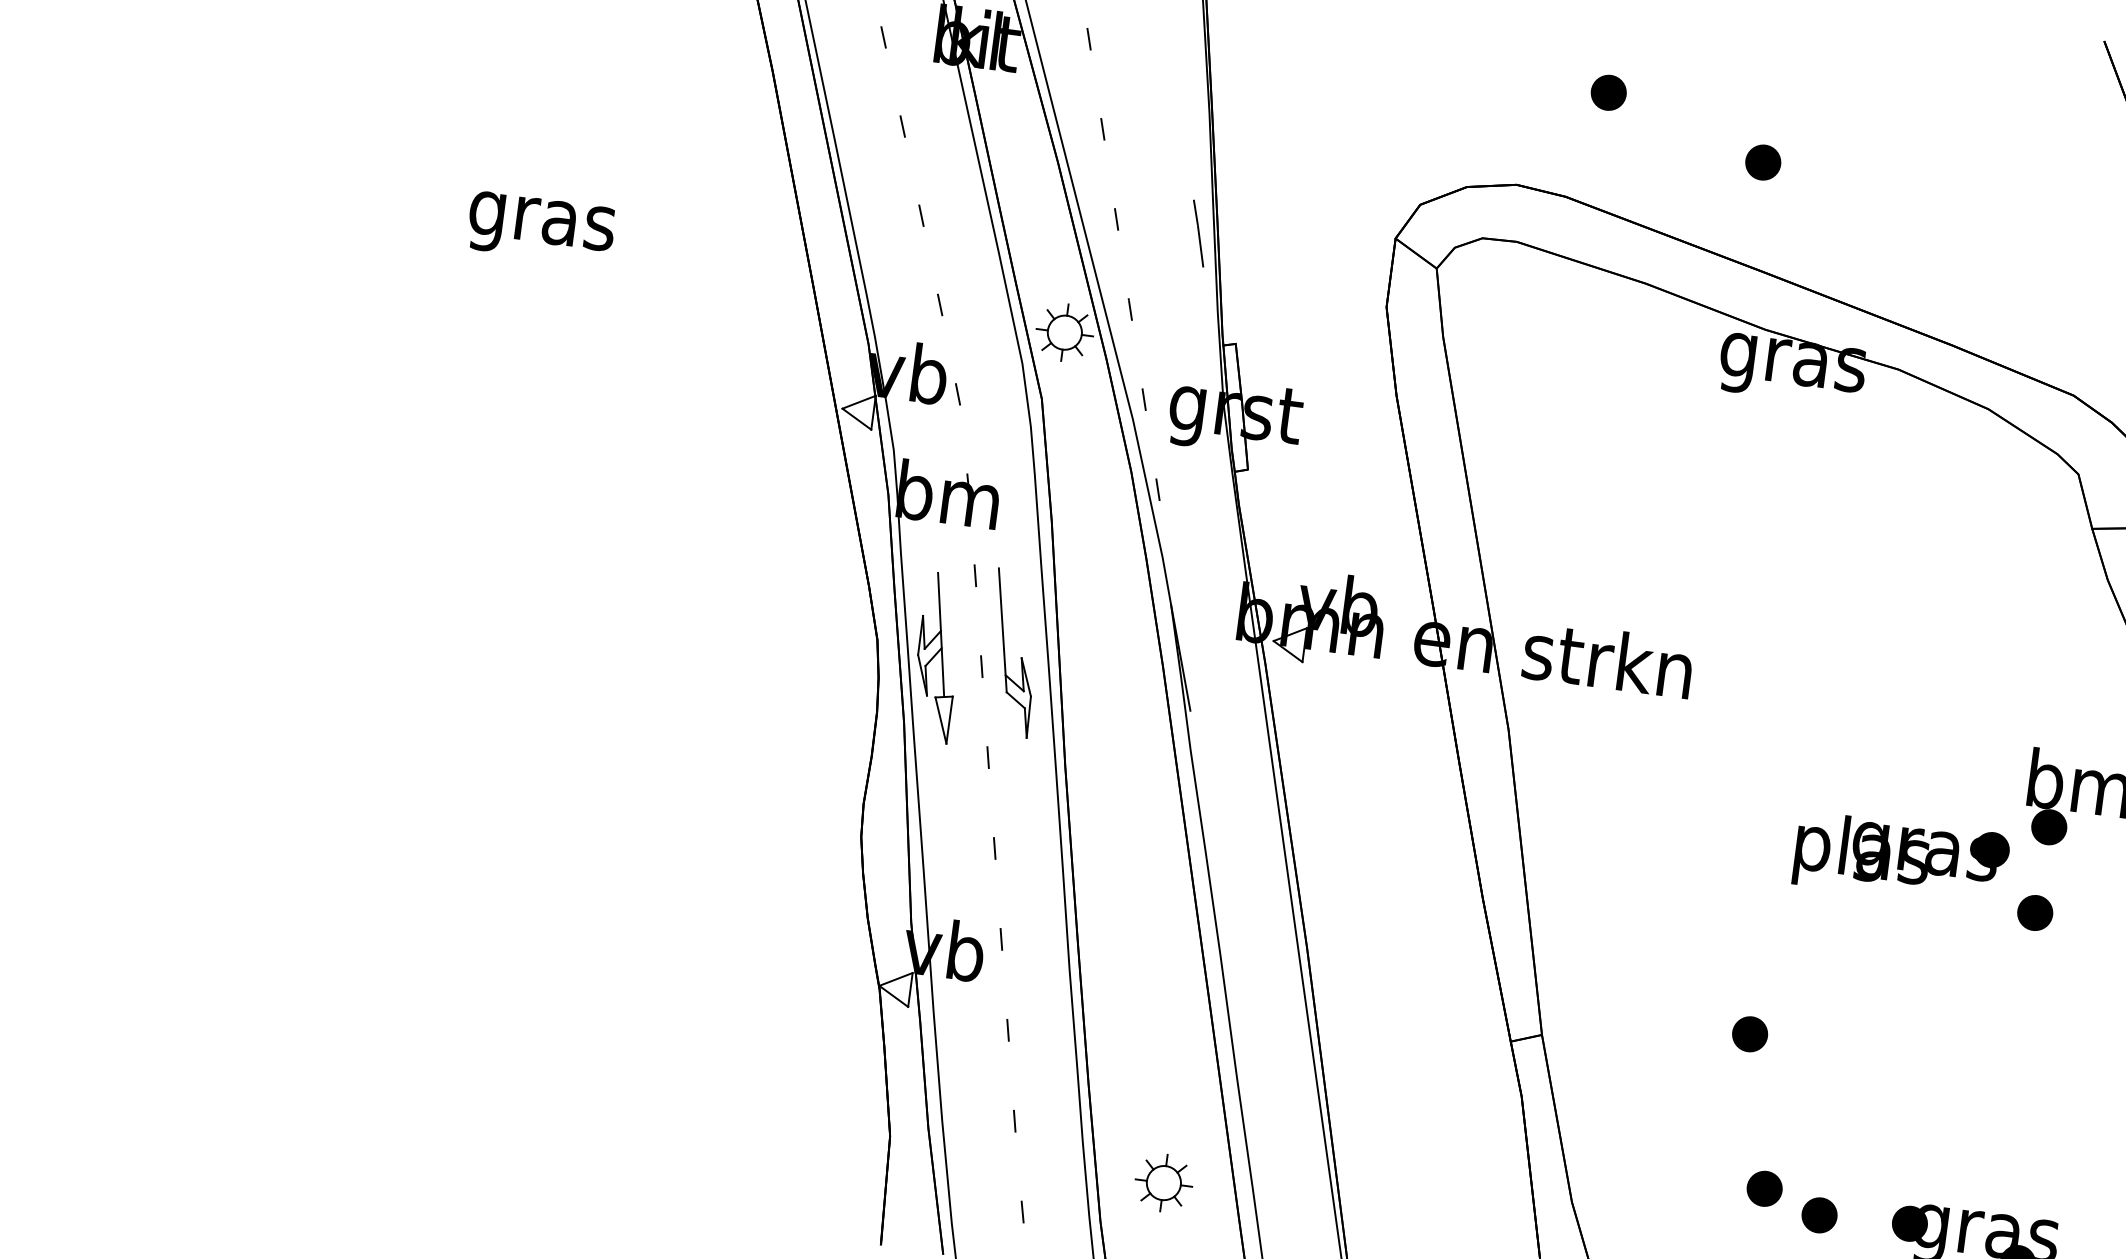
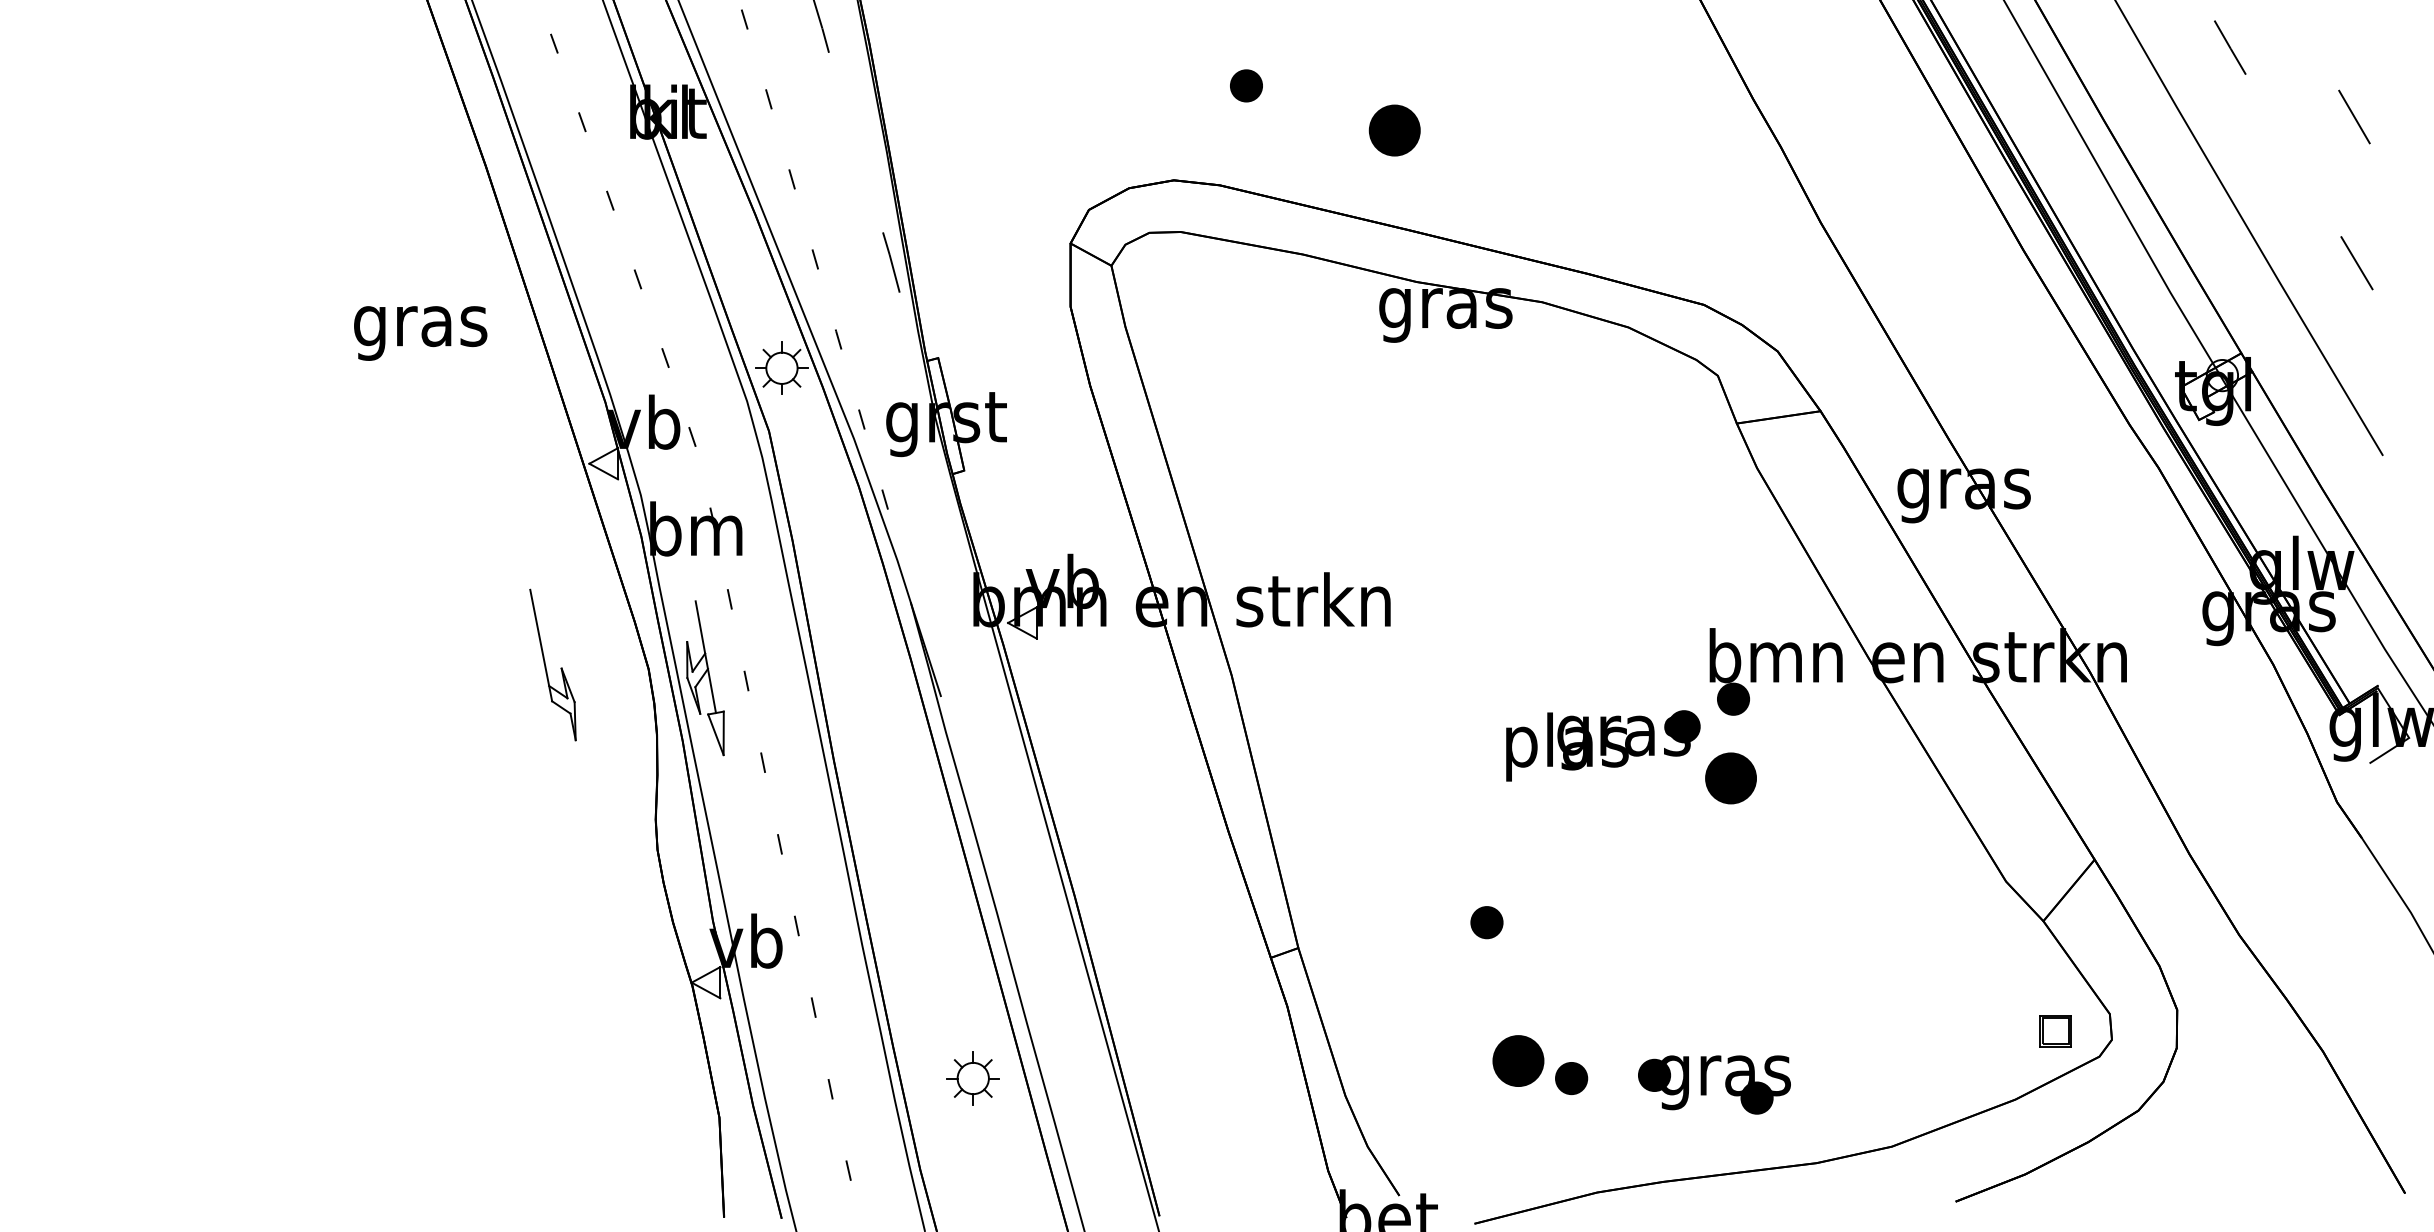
part: (1762, 162) -> (1394, 130), size x1.6
text: (540, 228) -> (420, 333), moved
part: (1005, 653) -> (546, 666), moved
part: (2034, 912) -> (1730, 778), size x1.6
part: (1163, 1182) -> (972, 1078), moved
part: (1764, 1188) -> (1518, 1060), size x1.6

